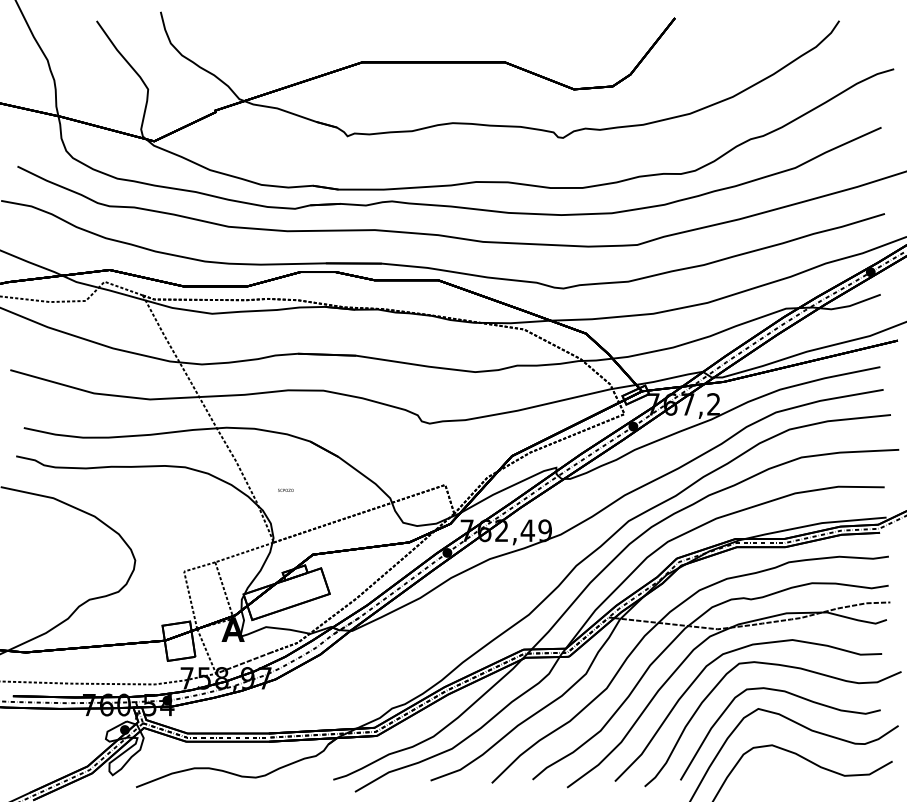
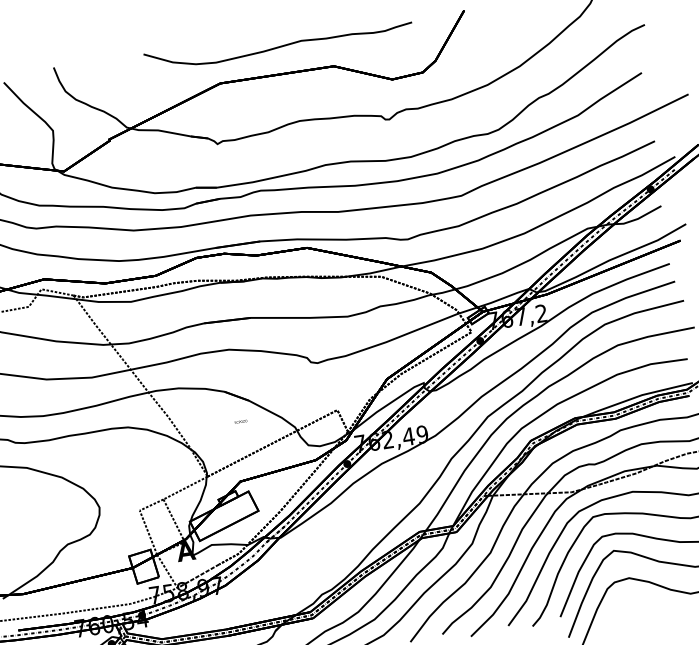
curve: (440, 27) -> (278, 46), added
text: (285, 489) -> (240, 421), moved

